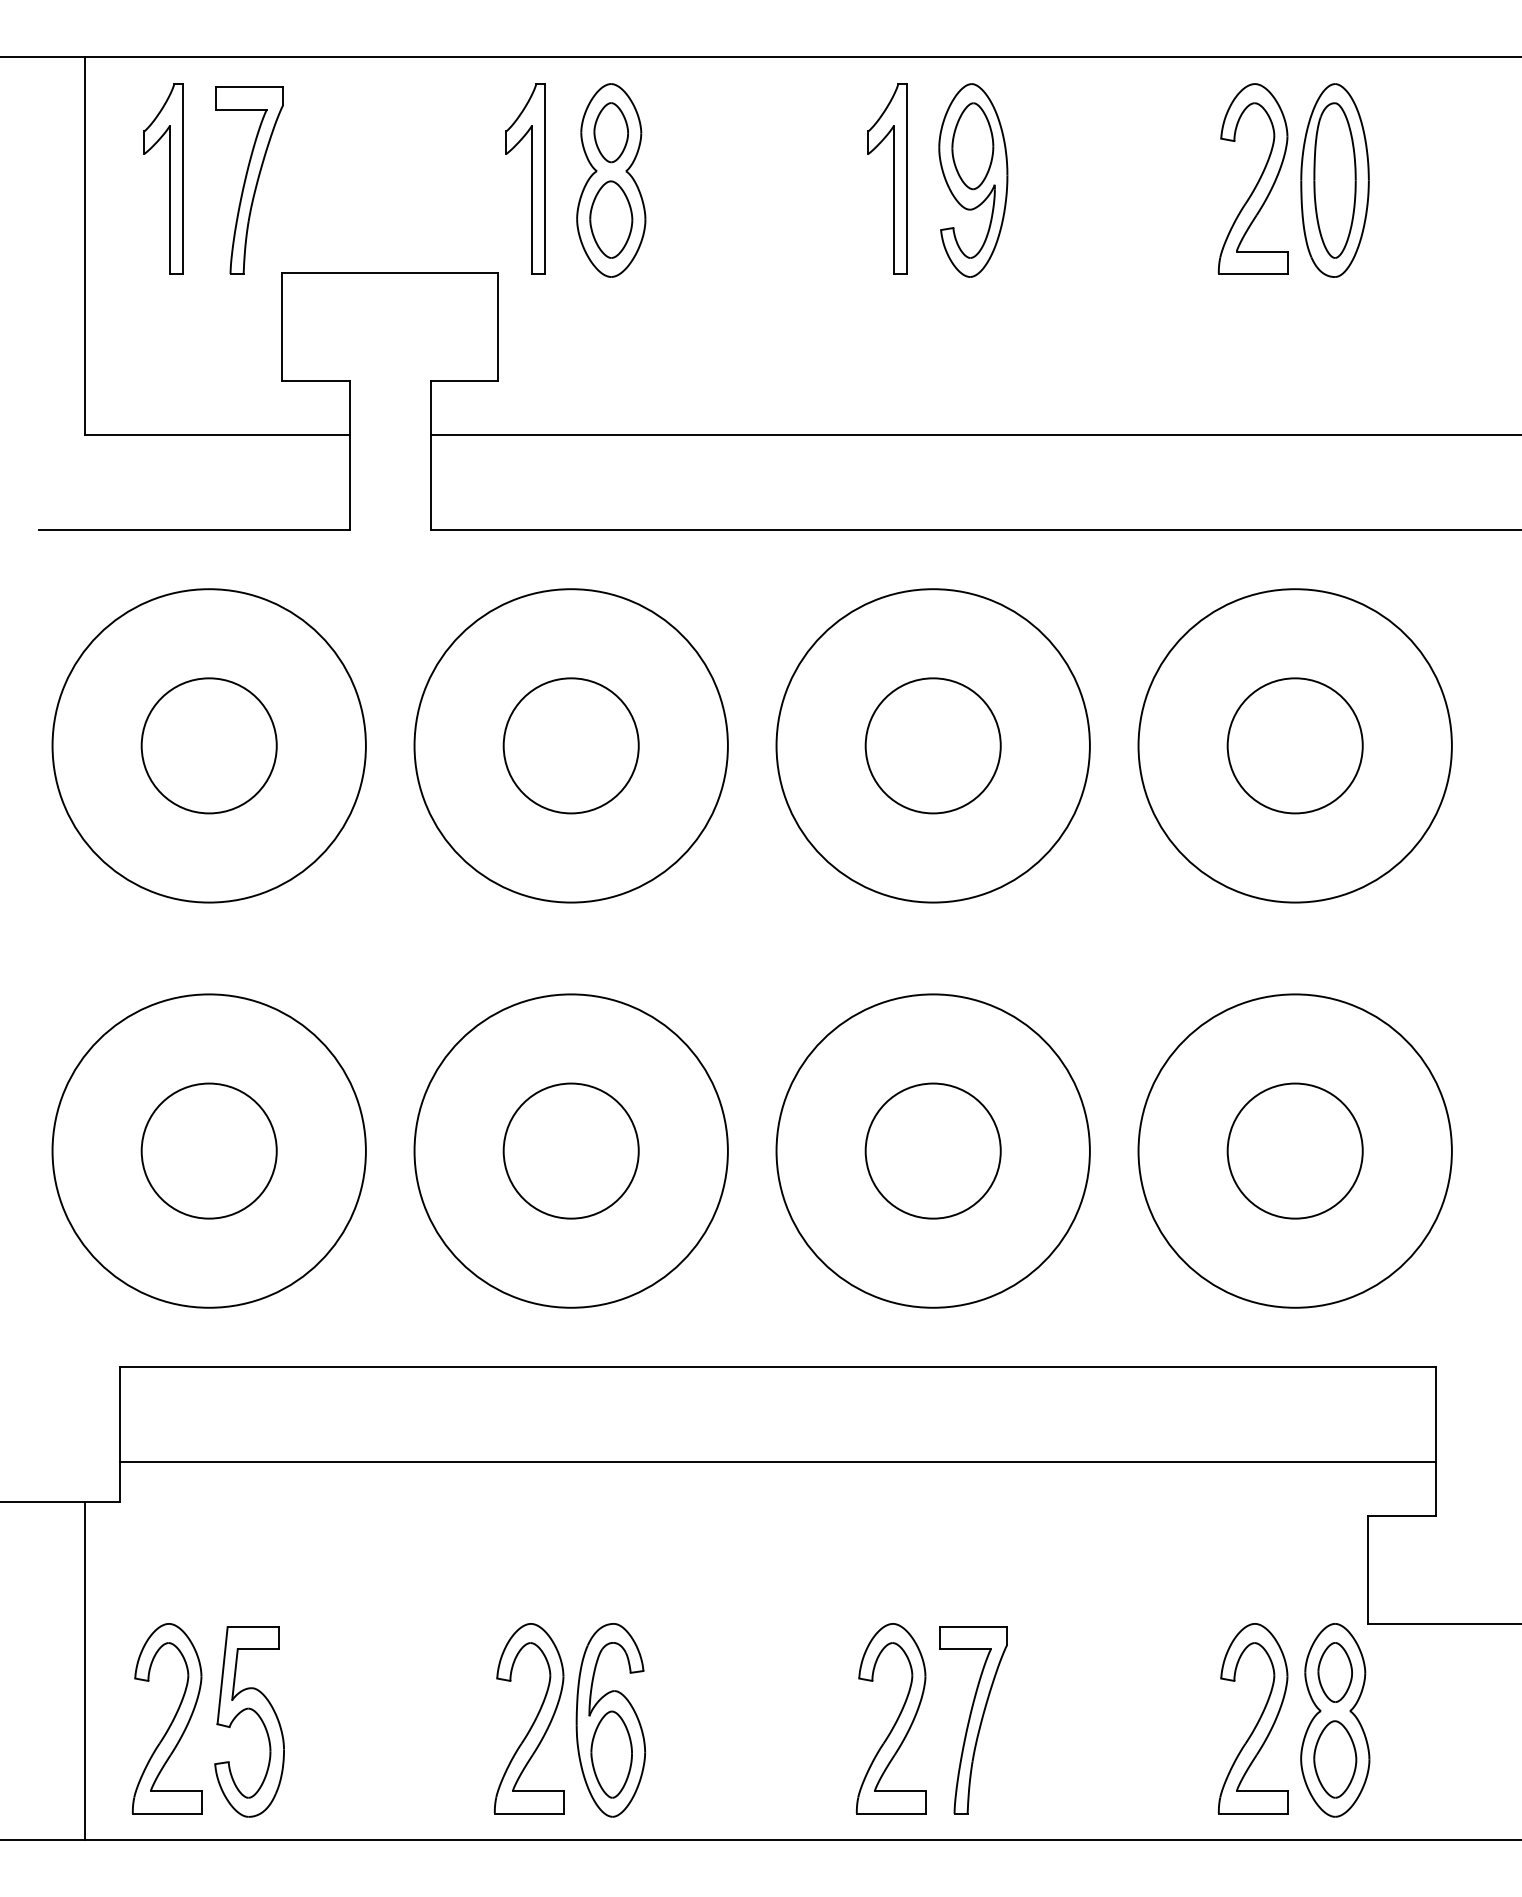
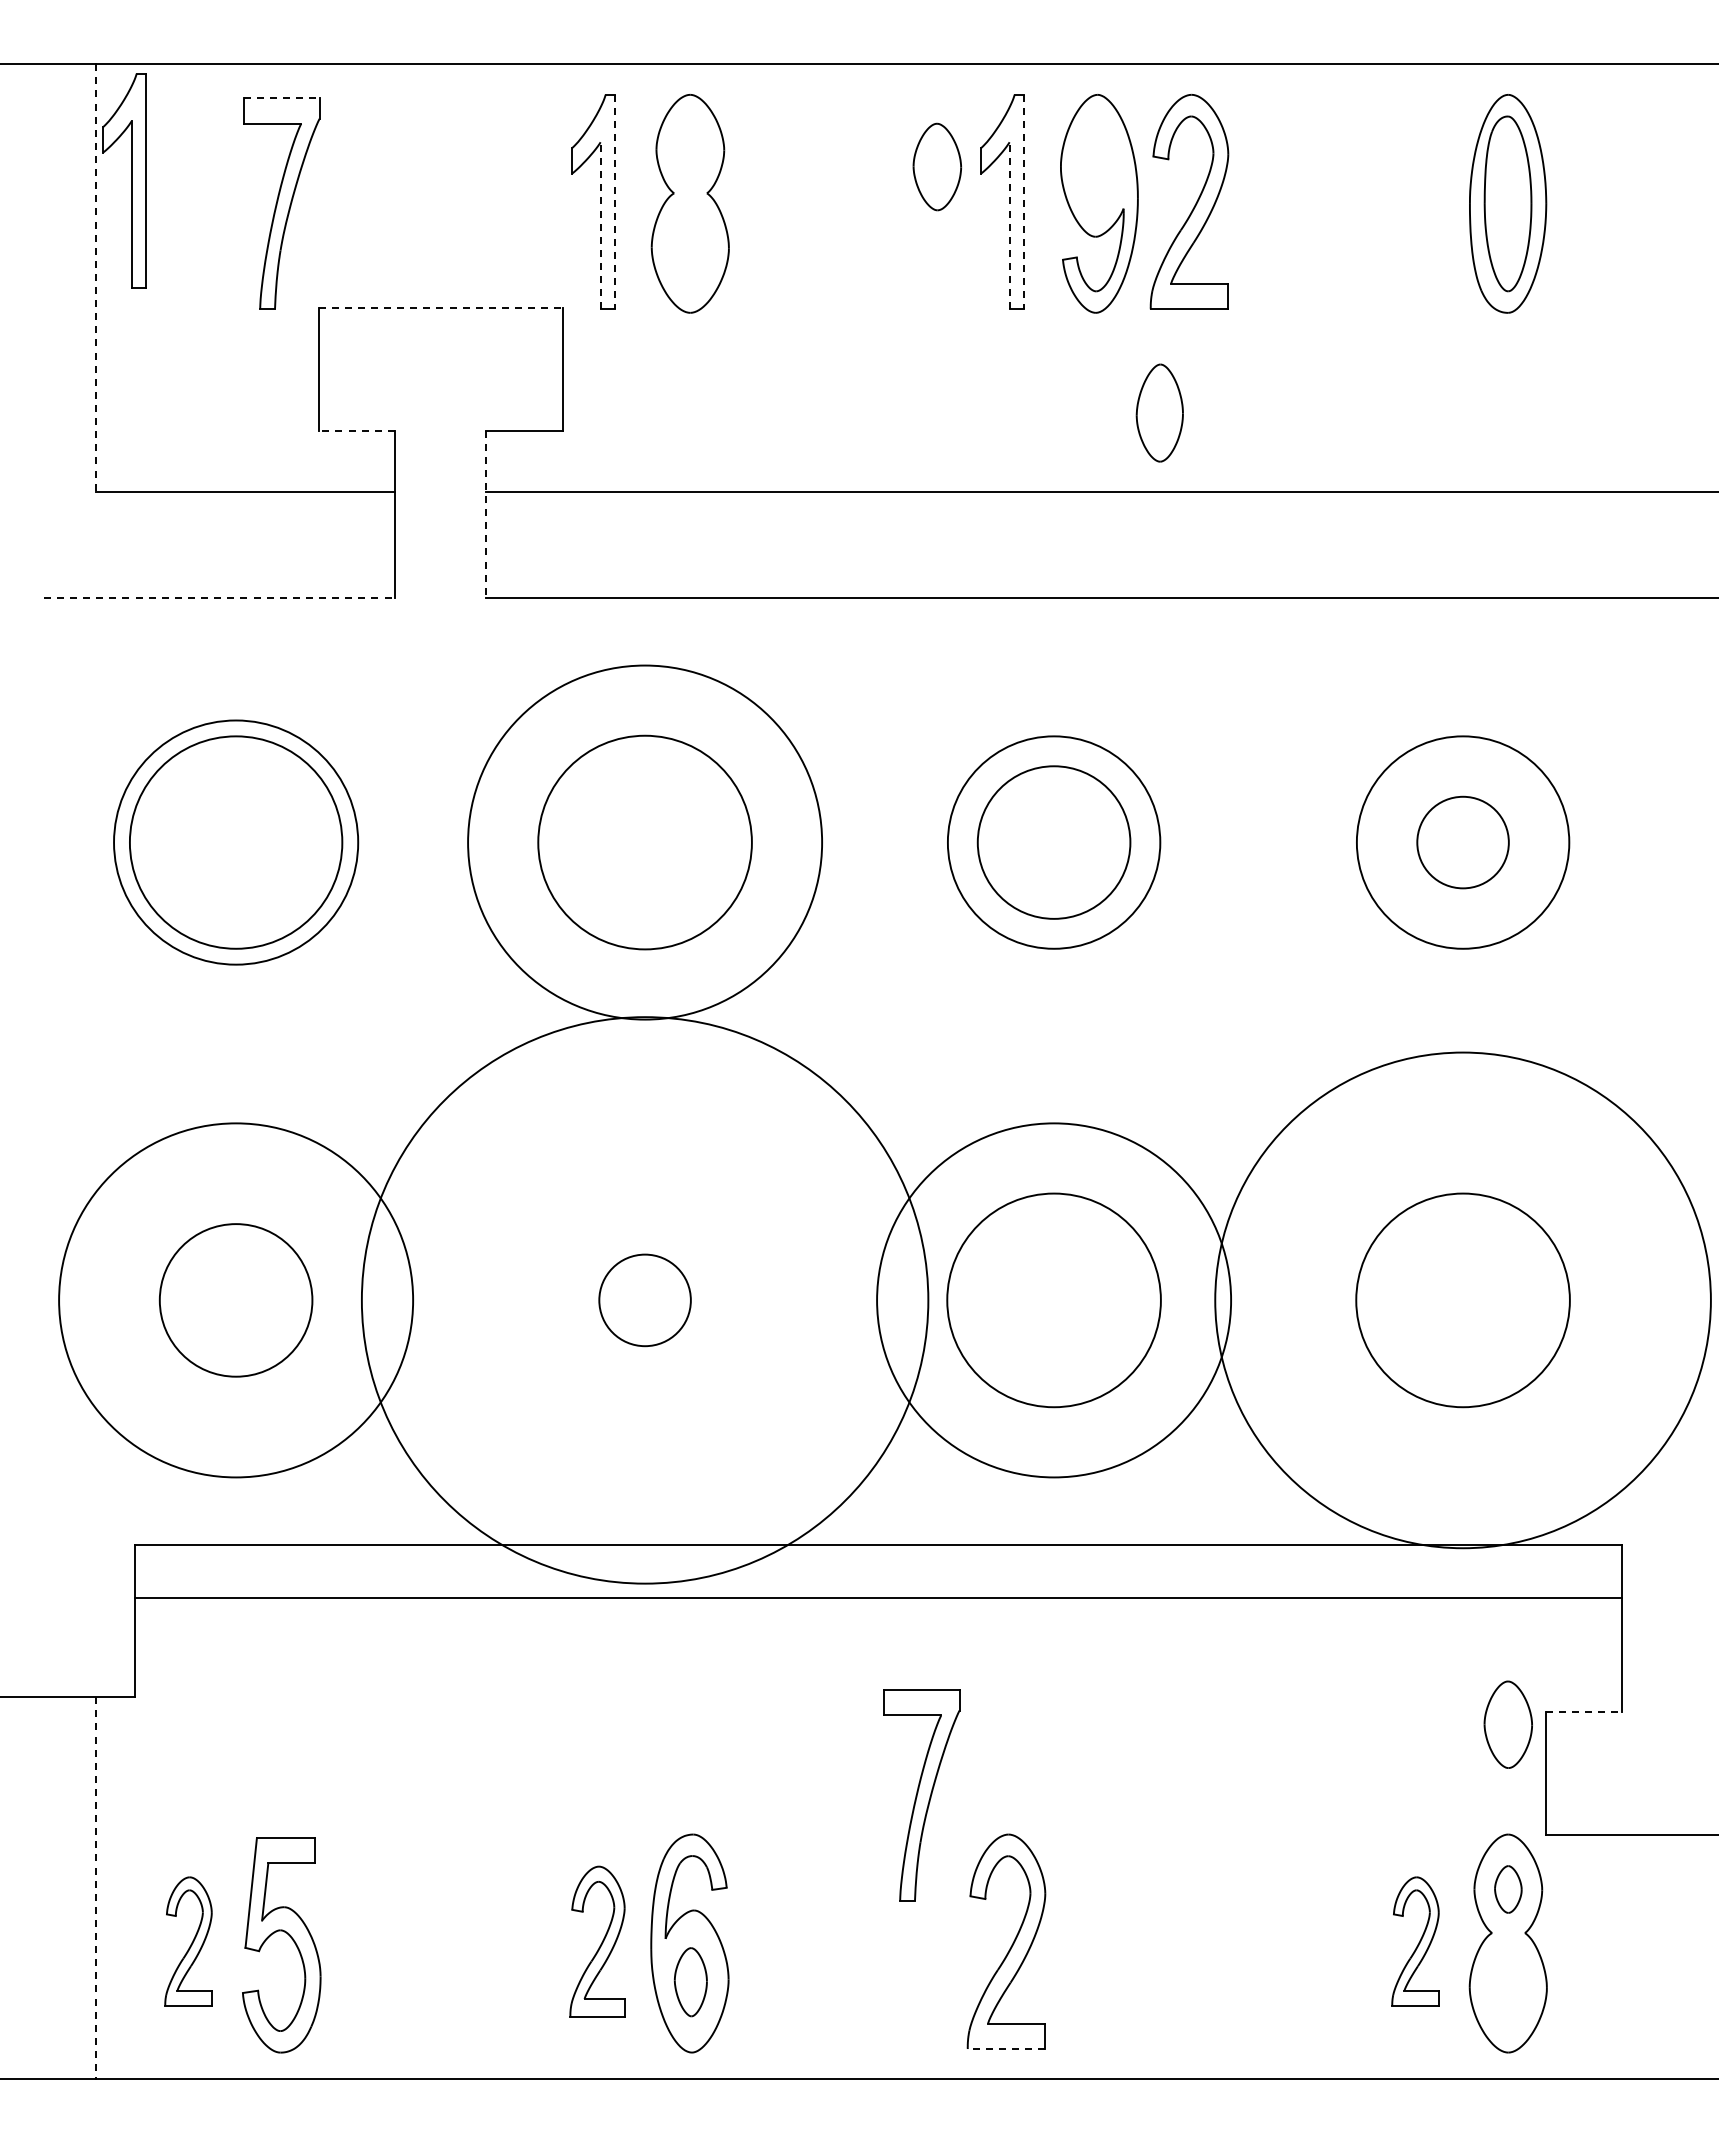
line: (249, 87) -> (281, 98), solid -> dashed
part: (611, 132) -> (690, 149), removed
part: (972, 145) -> (1159, 412), moved
part: (169, 178) -> (131, 180), moved
line: (544, 179) -> (614, 202), solid -> dashed
line: (906, 179) -> (1023, 202), solid -> dashed
part: (1258, 180) -> (1195, 203), moved
line: (531, 199) -> (600, 225), solid -> dashed
line: (893, 199) -> (1009, 225), solid -> dashed
part: (610, 219) -> (936, 166), moved
line: (84, 245) -> (95, 277), solid -> dashed
line: (391, 273) -> (441, 308), solid -> dashed
line: (315, 381) -> (356, 430), solid -> dashed
line: (430, 455) -> (486, 514), solid -> dashed
line: (194, 529) -> (219, 598), solid -> dashed
circle: (208, 745) -> (235, 842), size x1.6
circle: (209, 745) -> (236, 842), size x0.6
circle: (570, 745) -> (644, 842), size x1.4
circle: (933, 745) -> (1054, 842), size x0.6
circle: (1294, 745) -> (1462, 842), size x0.6
circle: (1295, 745) -> (1463, 842), size x0.6
circle: (570, 1151) -> (644, 1300), size x0.6
circle: (571, 1151) -> (645, 1300), size x1.6
circle: (932, 1151) -> (1053, 1300), size x1.4
circle: (1294, 1151) -> (1462, 1300), size x1.4
circle: (1295, 1151) -> (1463, 1300), size x1.4
line: (777, 1461) -> (878, 1598), moved
line: (1402, 1515) -> (1584, 1712), solid -> dashed
line: (84, 1670) -> (95, 1887), solid -> dashed
part: (1335, 1672) -> (1508, 1889), size x0.7
part: (167, 1718) -> (188, 1941), size x0.6
part: (529, 1718) -> (597, 1941), size x0.7
part: (1253, 1718) -> (1415, 1941), size x0.6
part: (973, 1720) -> (921, 1795), moved
part: (611, 1753) -> (690, 1981), size x0.7
part: (1334, 1759) -> (1507, 1724), moved
line: (891, 1814) -> (1006, 2049), solid -> dashed

